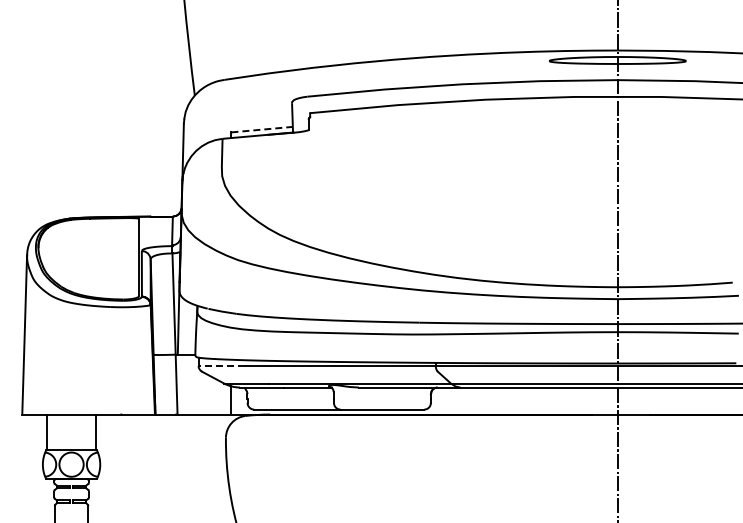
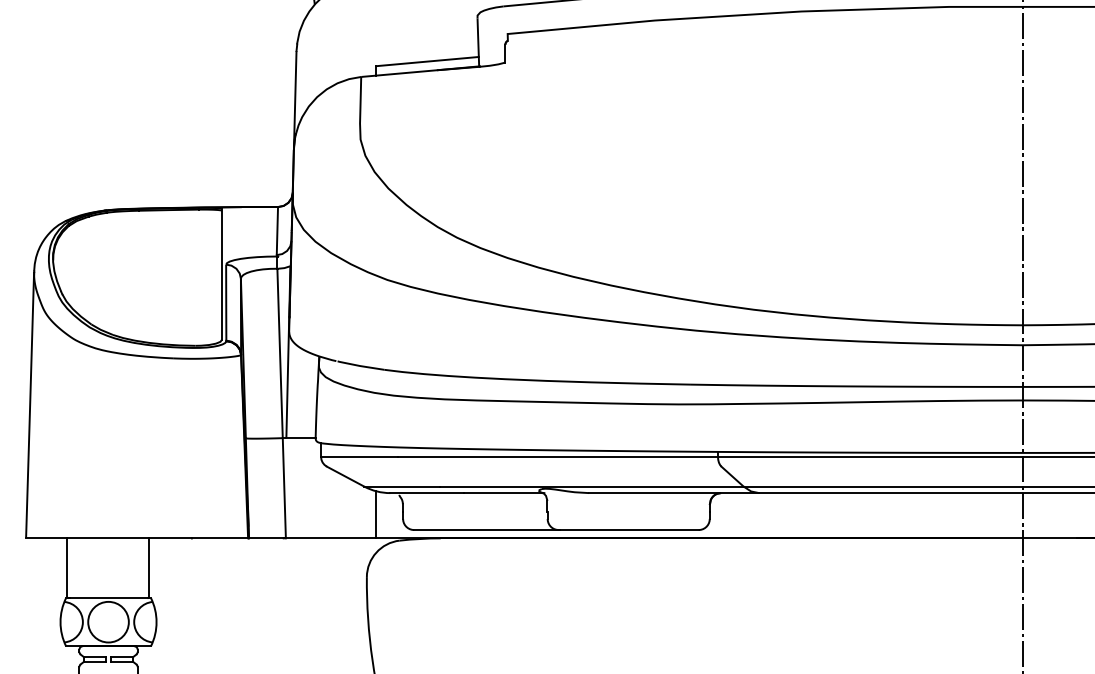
line: (262, 129) -> (428, 61), dashed -> solid
line: (221, 365) -> (359, 456), dashed -> solid

